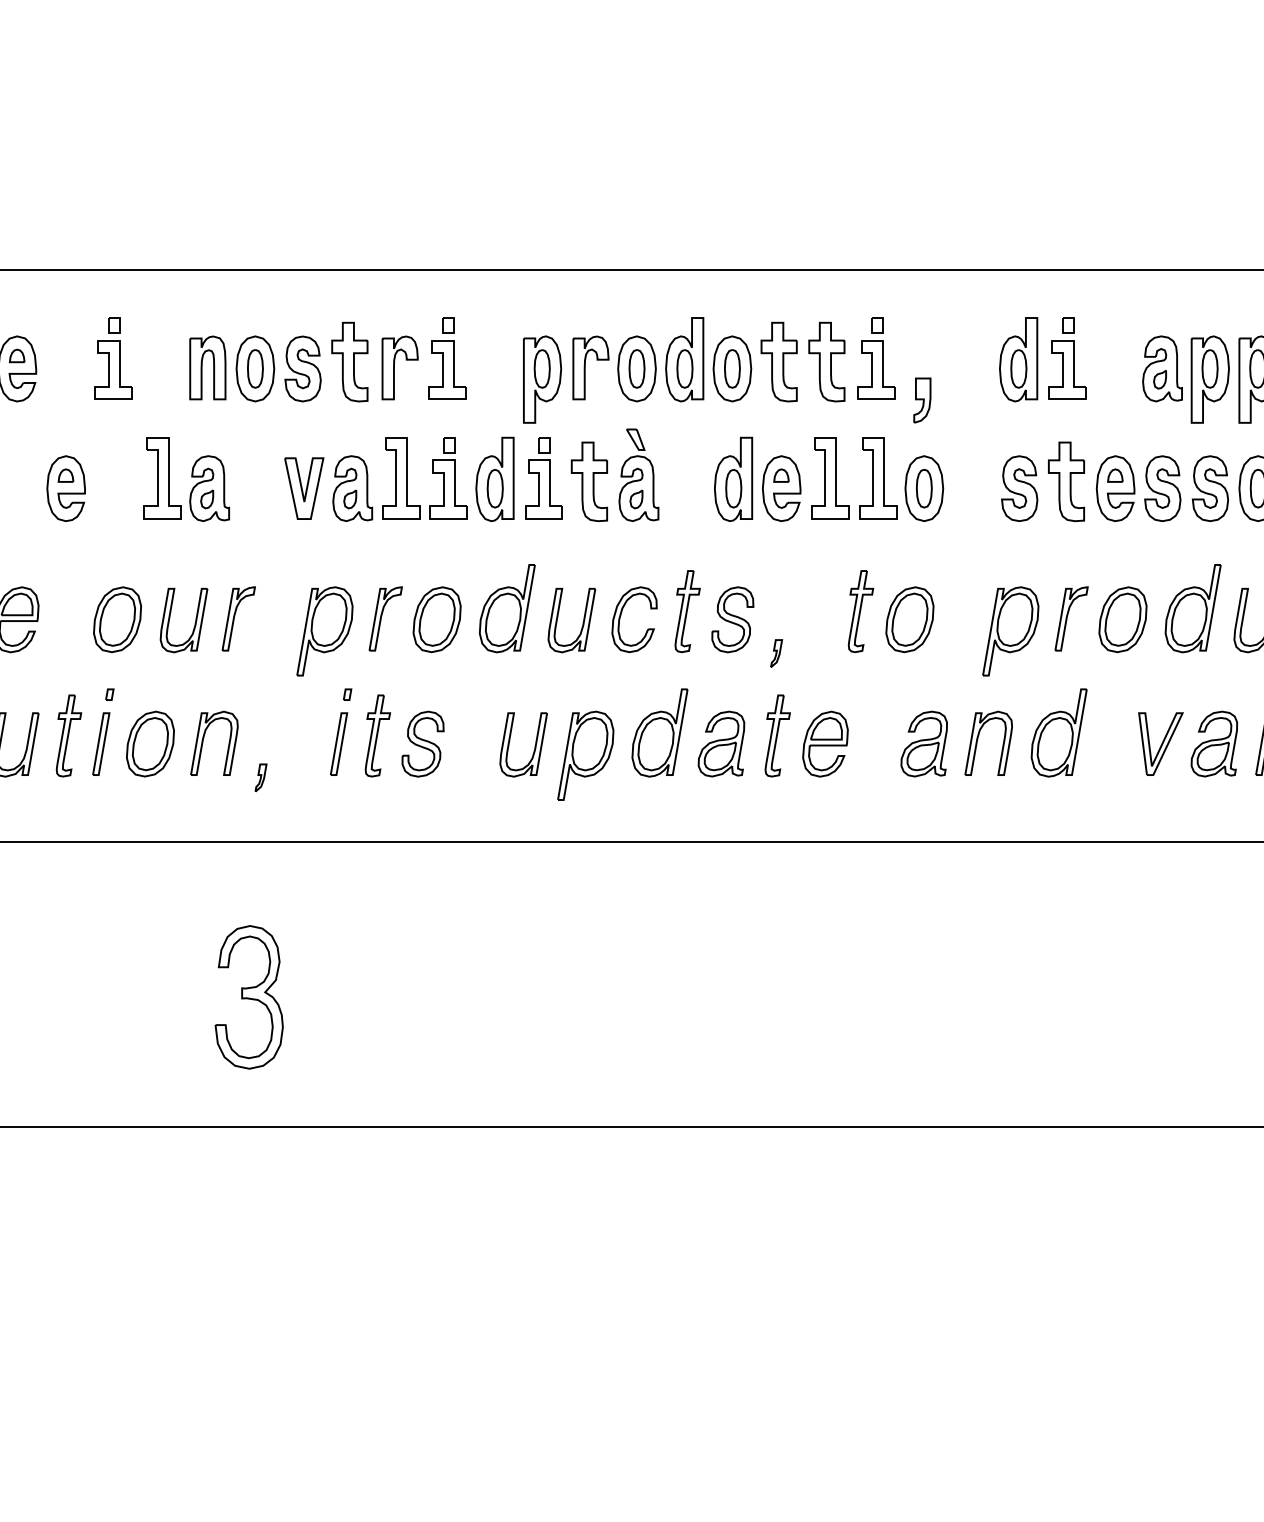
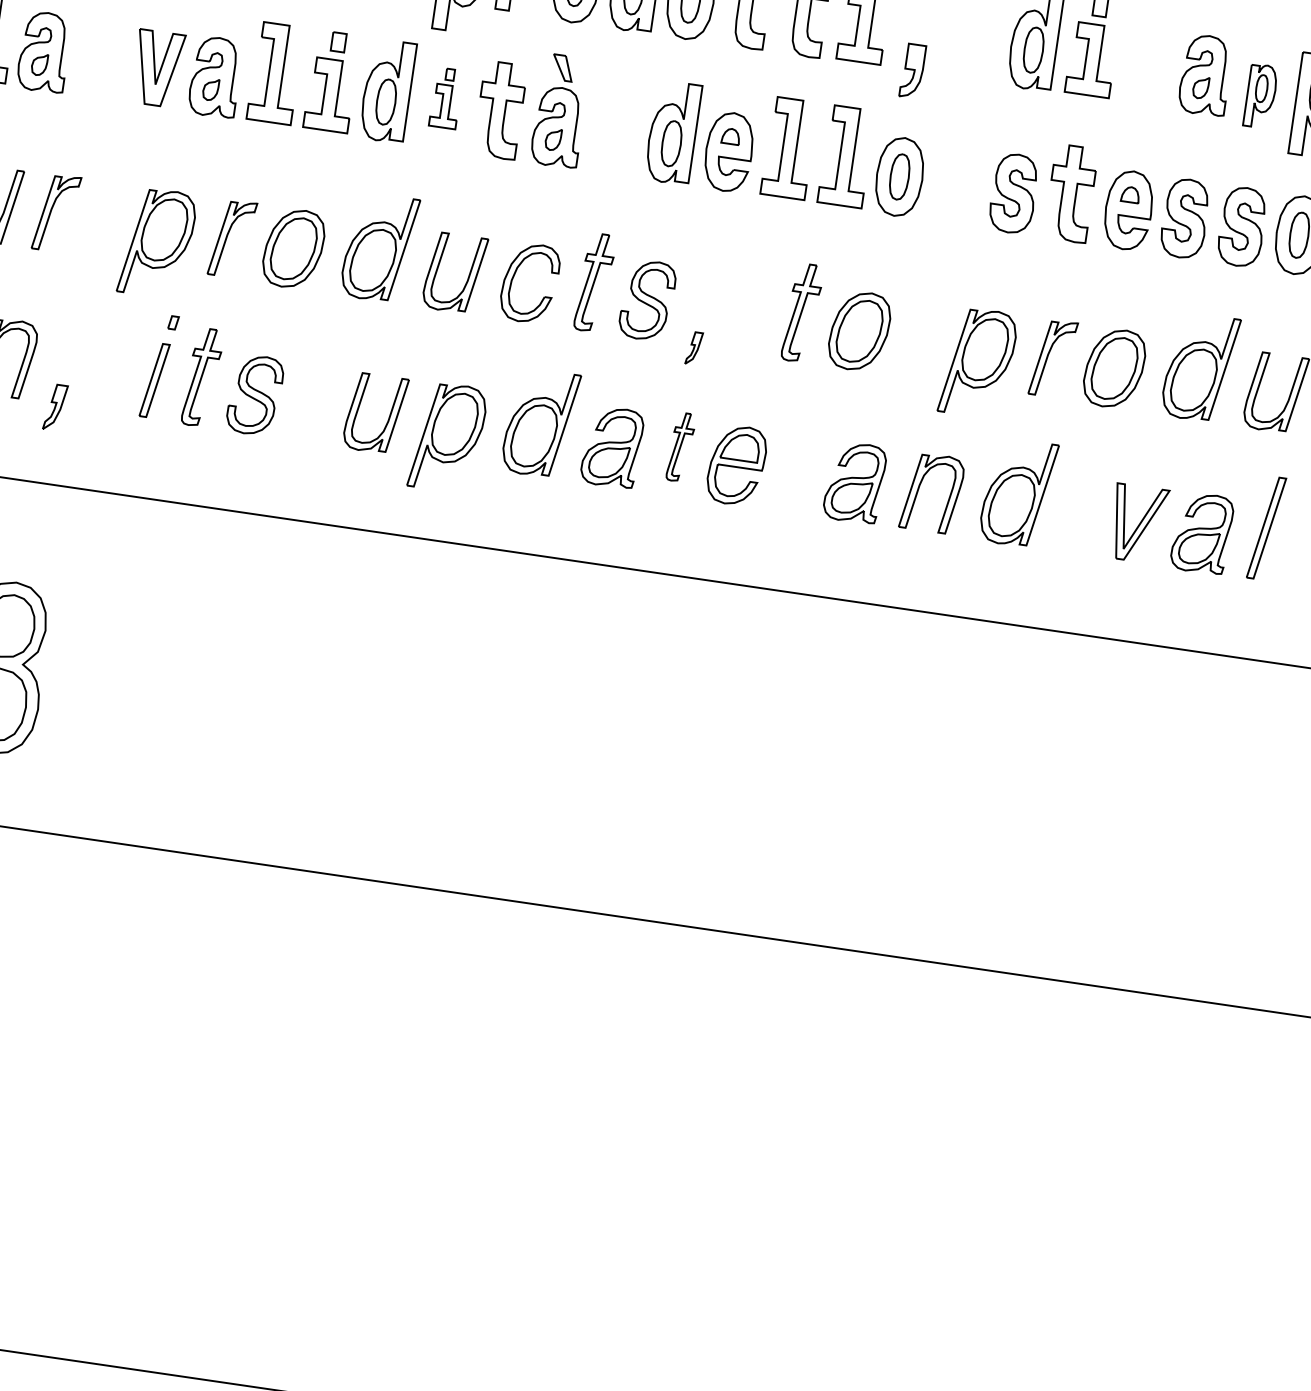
part: (1209, 379) -> (1260, 96), size x0.6
part: (543, 478) -> (445, 98), size x0.6
part: (777, 735) -> (680, 446), size x0.7
part: (260, 777) -> (54, 406), size x1.4

